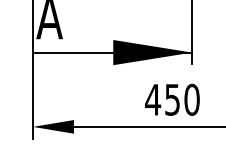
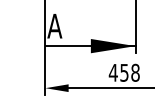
text: (192, 99) -> (135, 72), 450 -> 458

